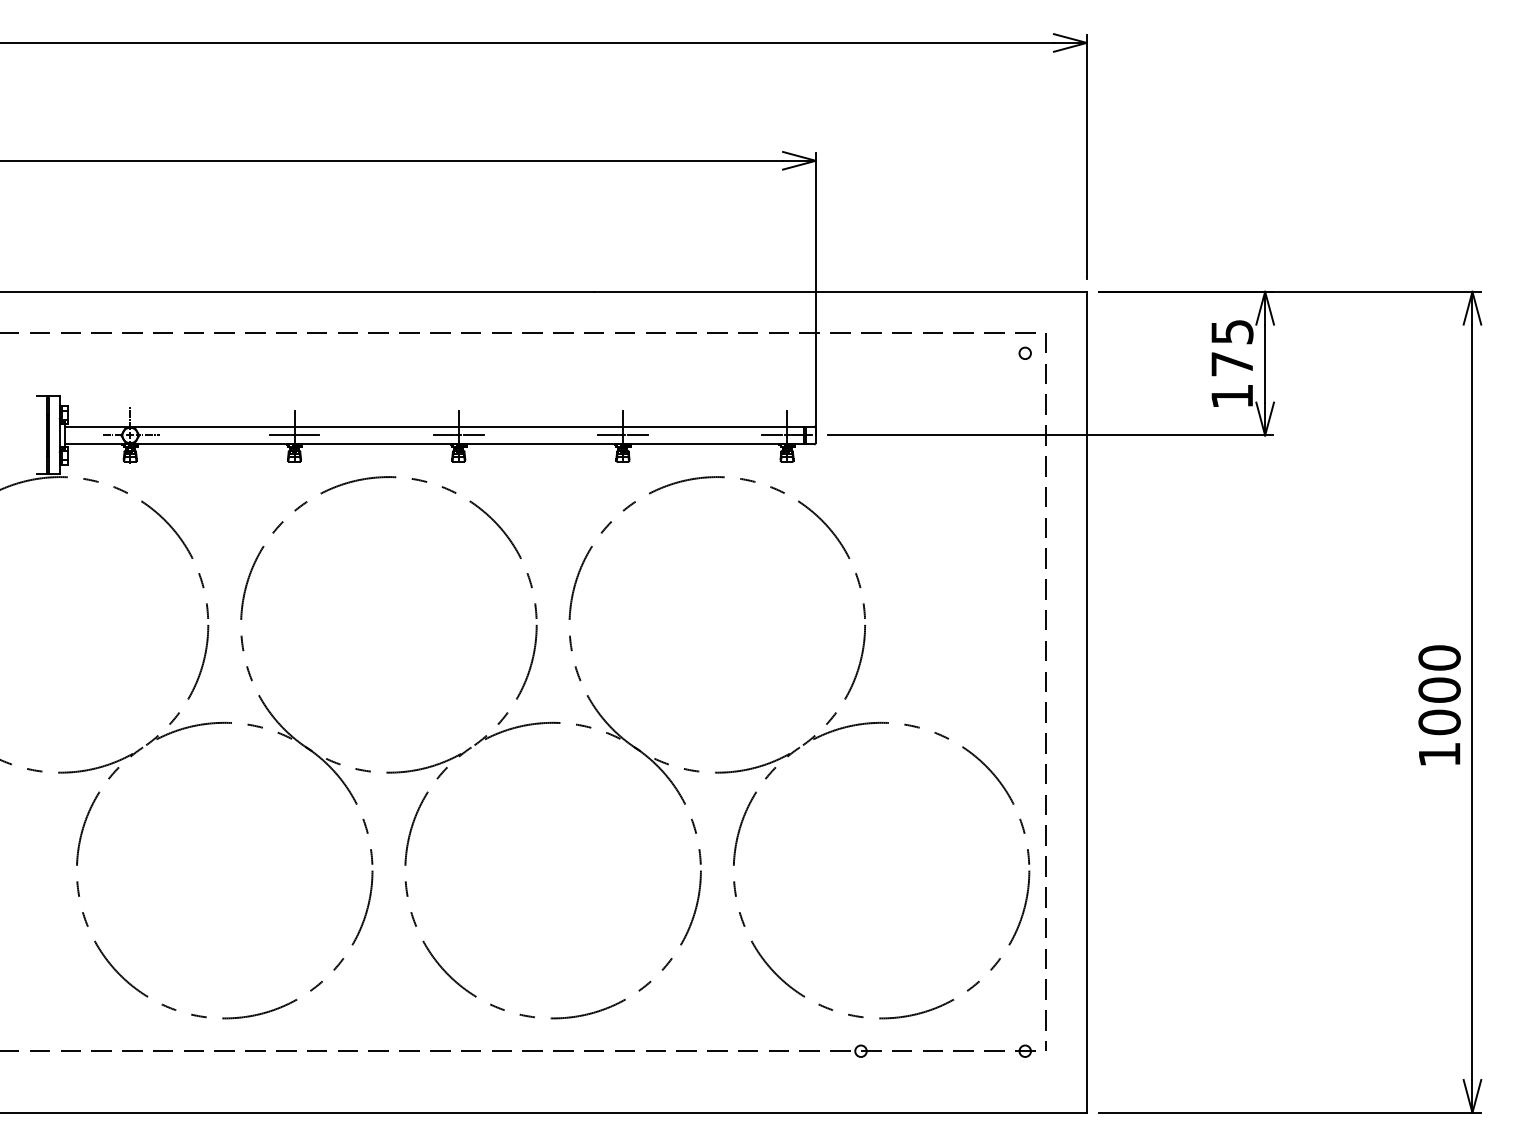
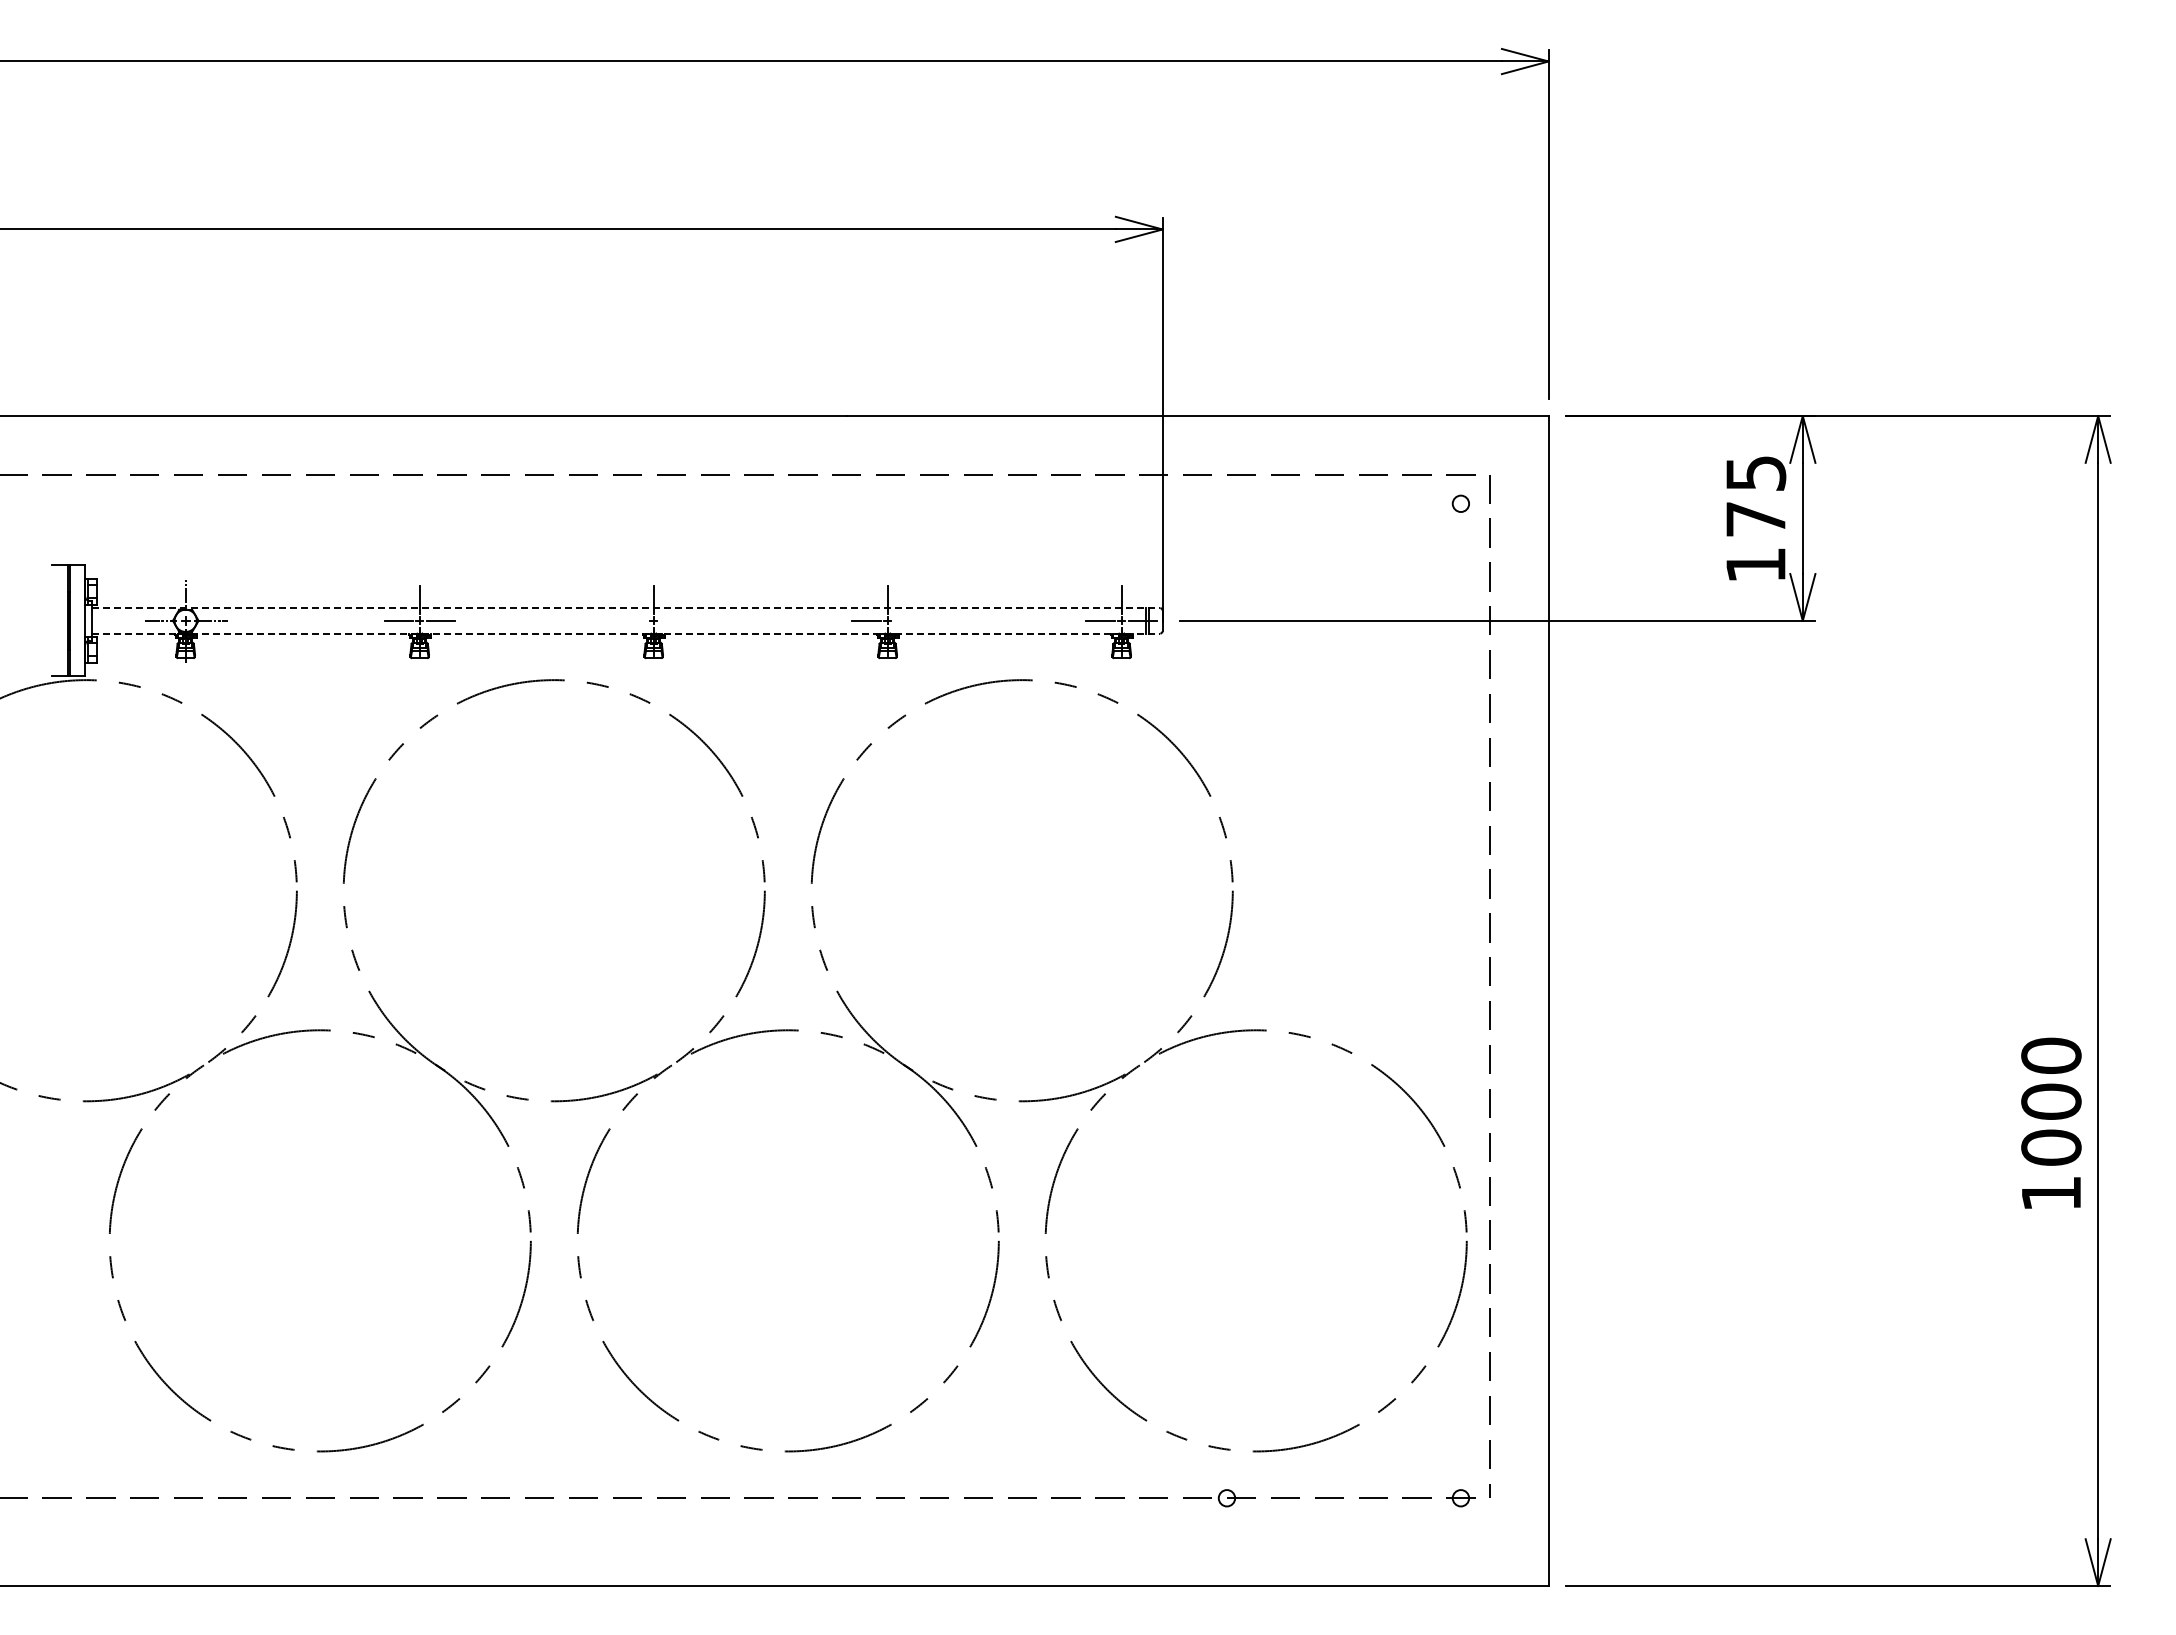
line: (439, 426) -> (626, 608), solid -> dashed
line: (443, 435) -> (632, 620), removed
line: (473, 435) -> (674, 620), removed
line: (637, 435) -> (908, 620), removed
line: (439, 444) -> (626, 633), solid -> dashed
text: (1439, 704) -> (2051, 1122), moved

